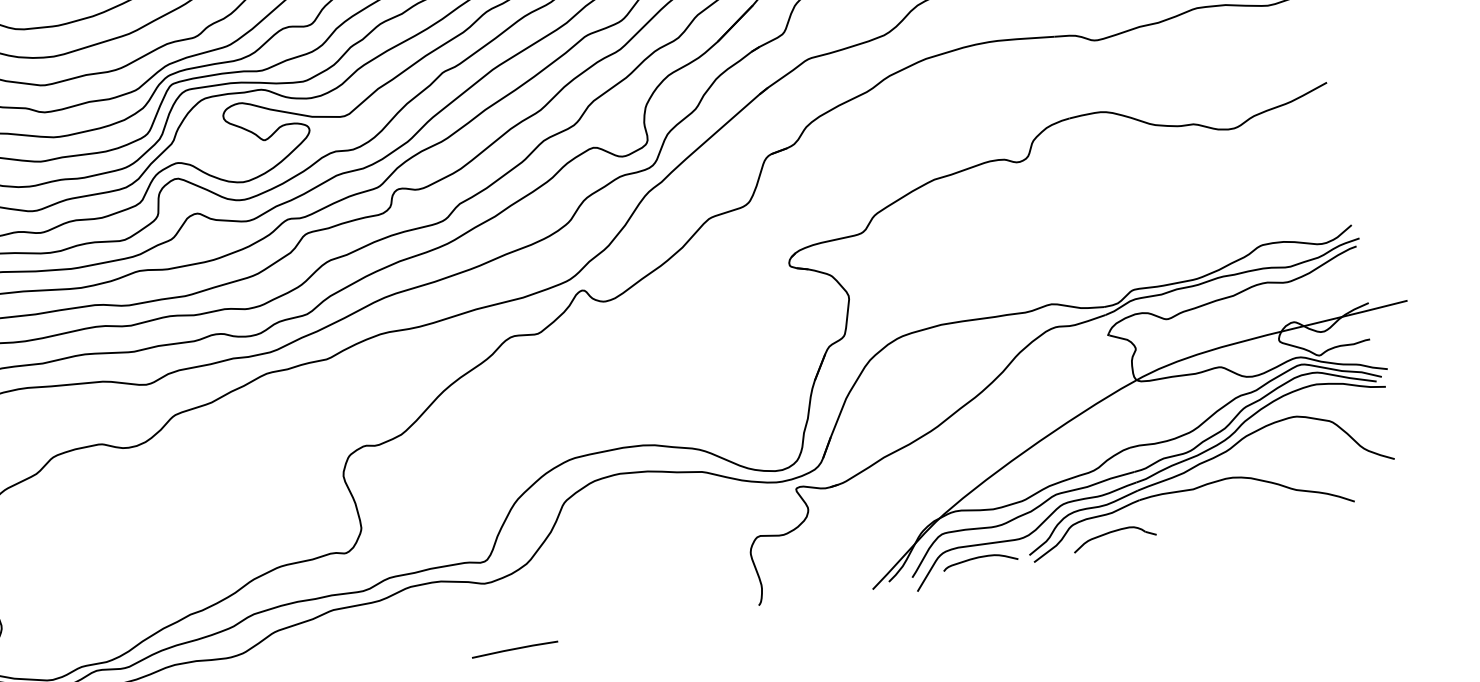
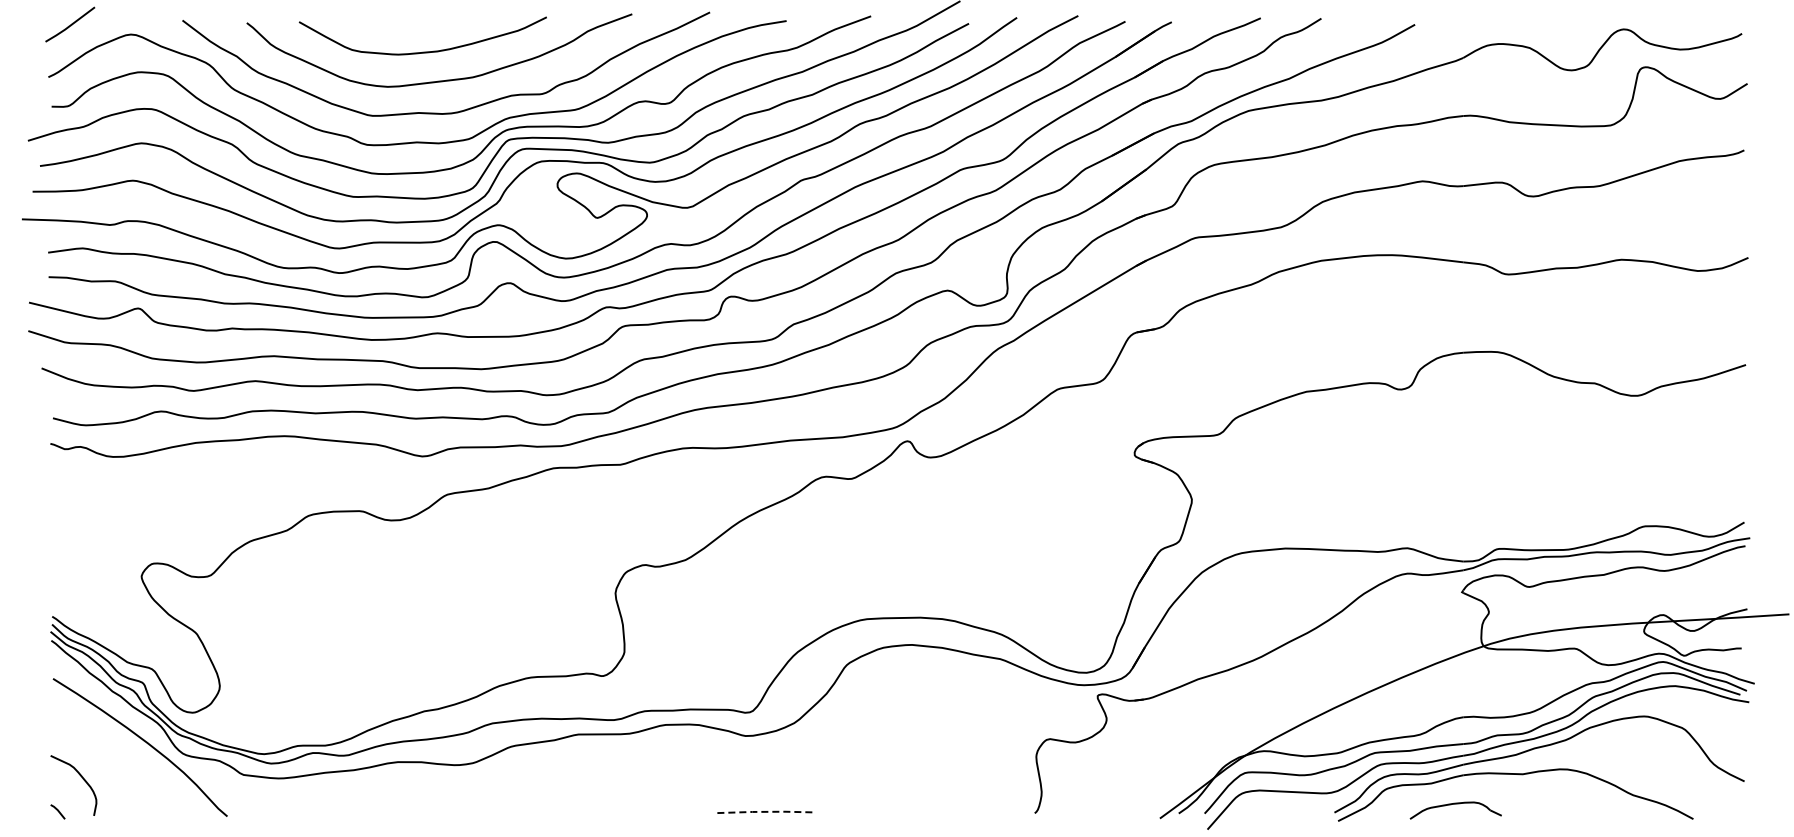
part: (1114, 537) -> (1455, 810), moved
curve: (979, 557) -> (1280, 805), removed
line: (515, 648) -> (765, 811), solid -> dashed

